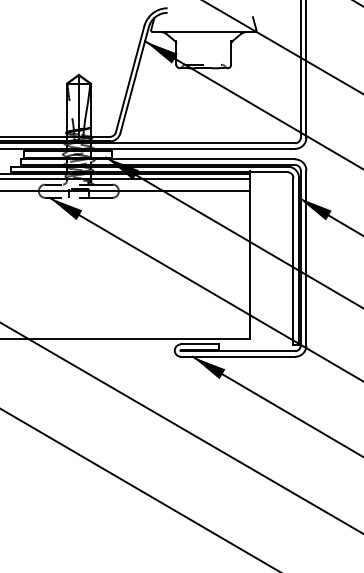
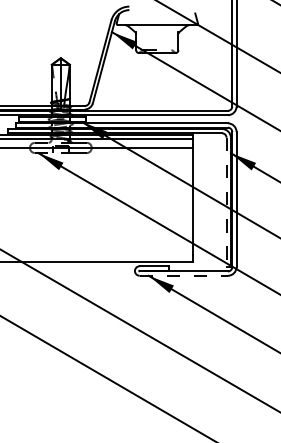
line: (293, 261) -> (226, 202), solid -> dashed
line: (238, 356) -> (184, 275), solid -> dashed

